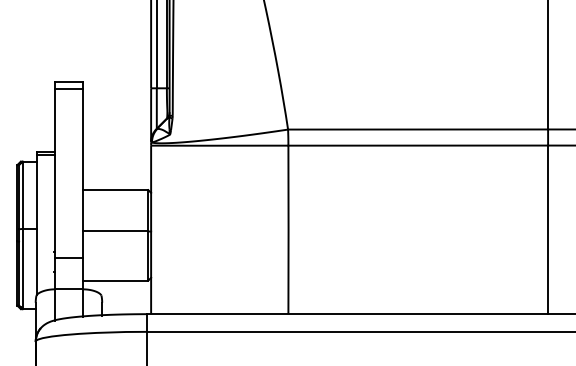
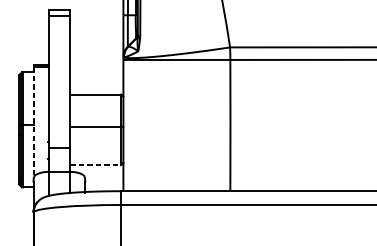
line: (36, 225) -> (34, 122), solid -> dashed
line: (115, 280) -> (95, 164), solid -> dashed

